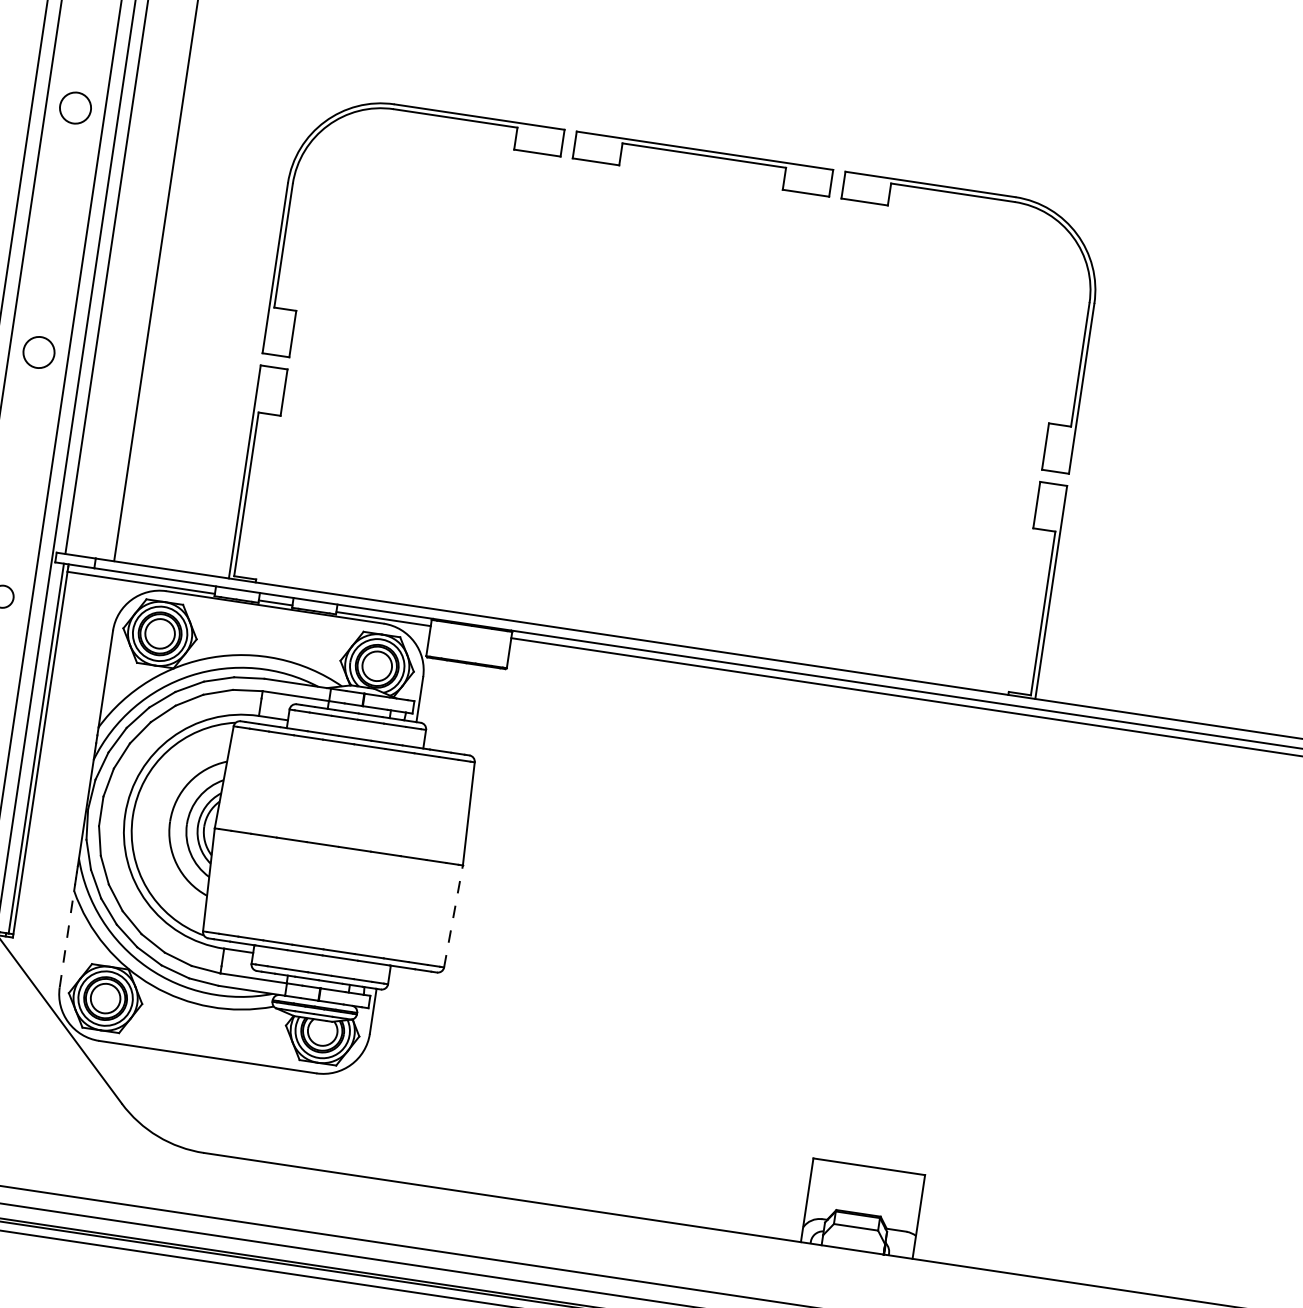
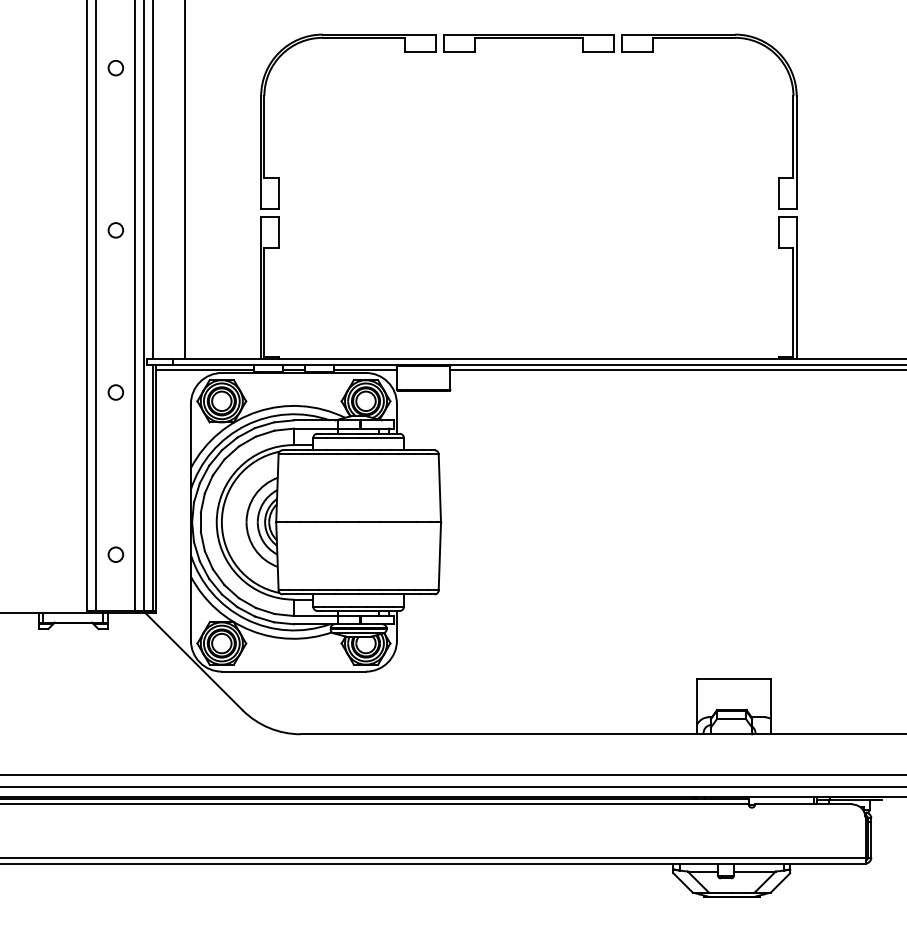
circle: (74, 108) -> (115, 68), size x0.71
circle: (38, 352) -> (115, 230), size x0.71
line: (453, 914) -> (439, 555), dashed -> solid
line: (66, 938) -> (190, 608), dashed -> solid

